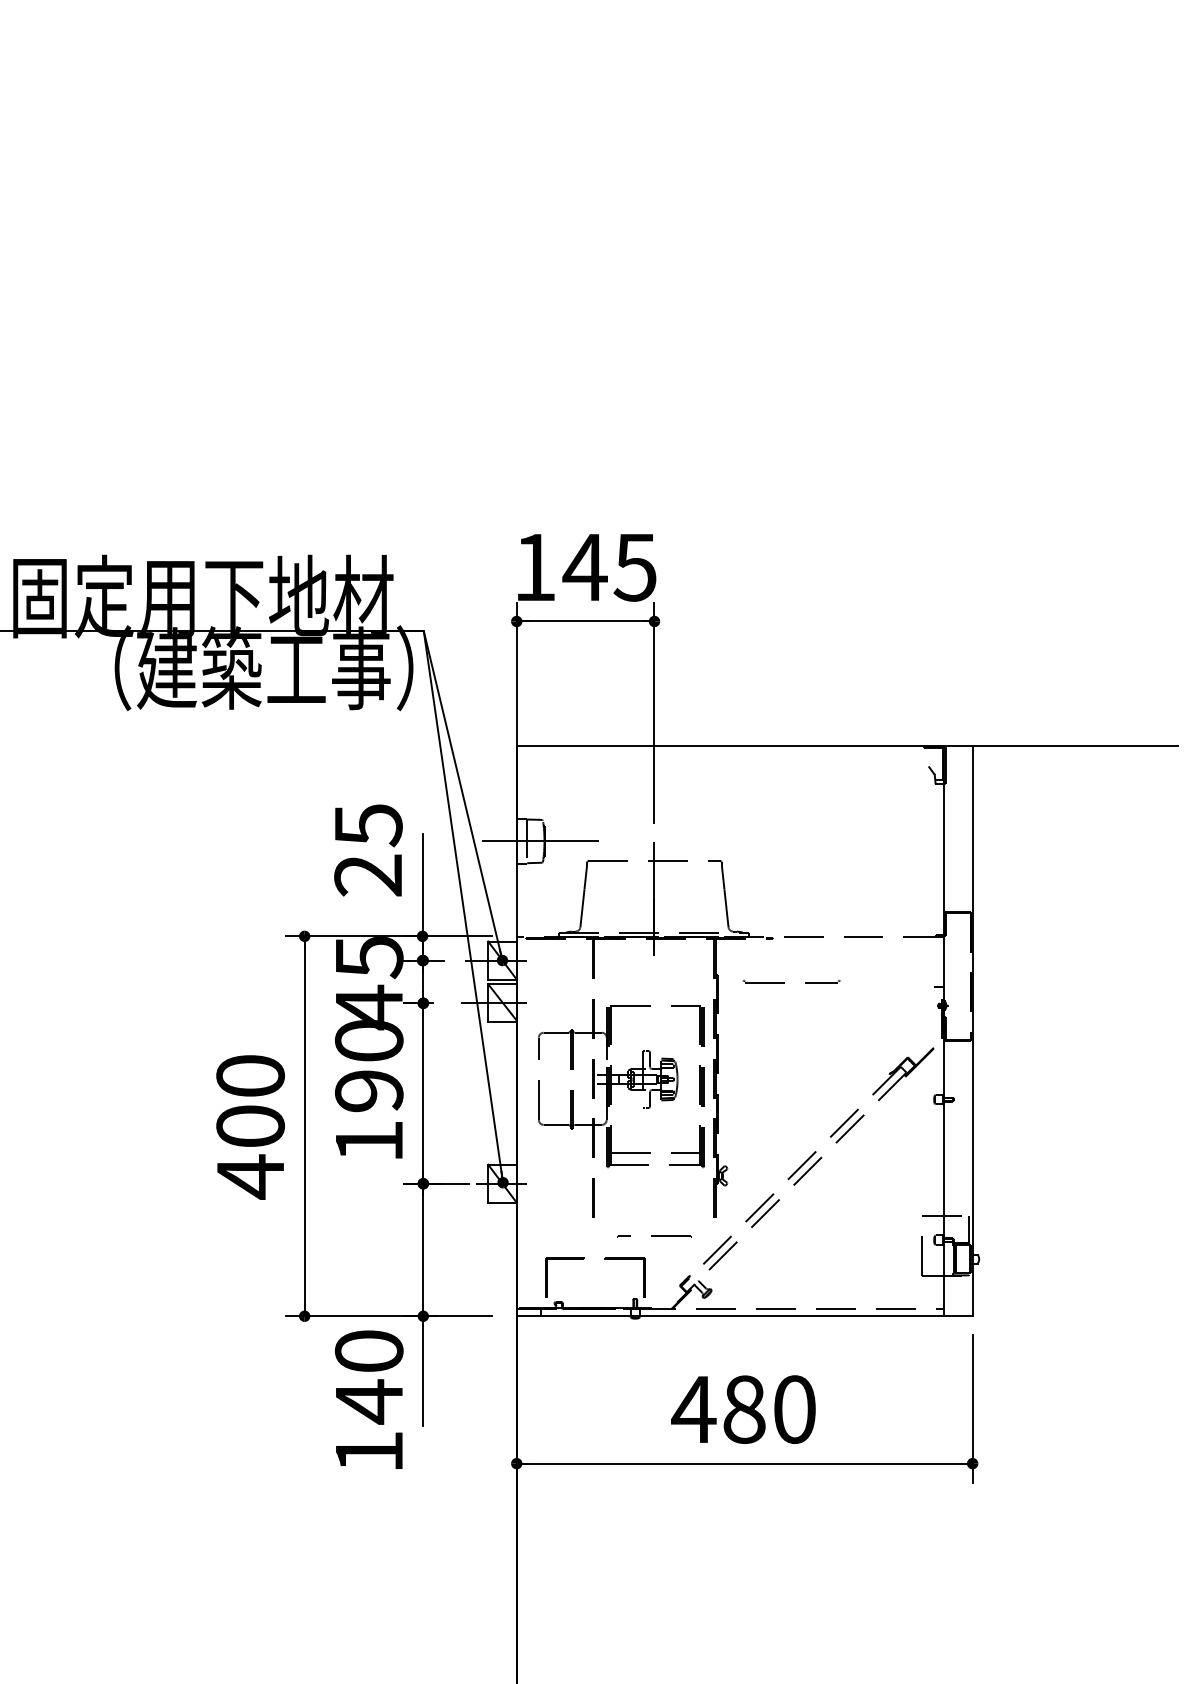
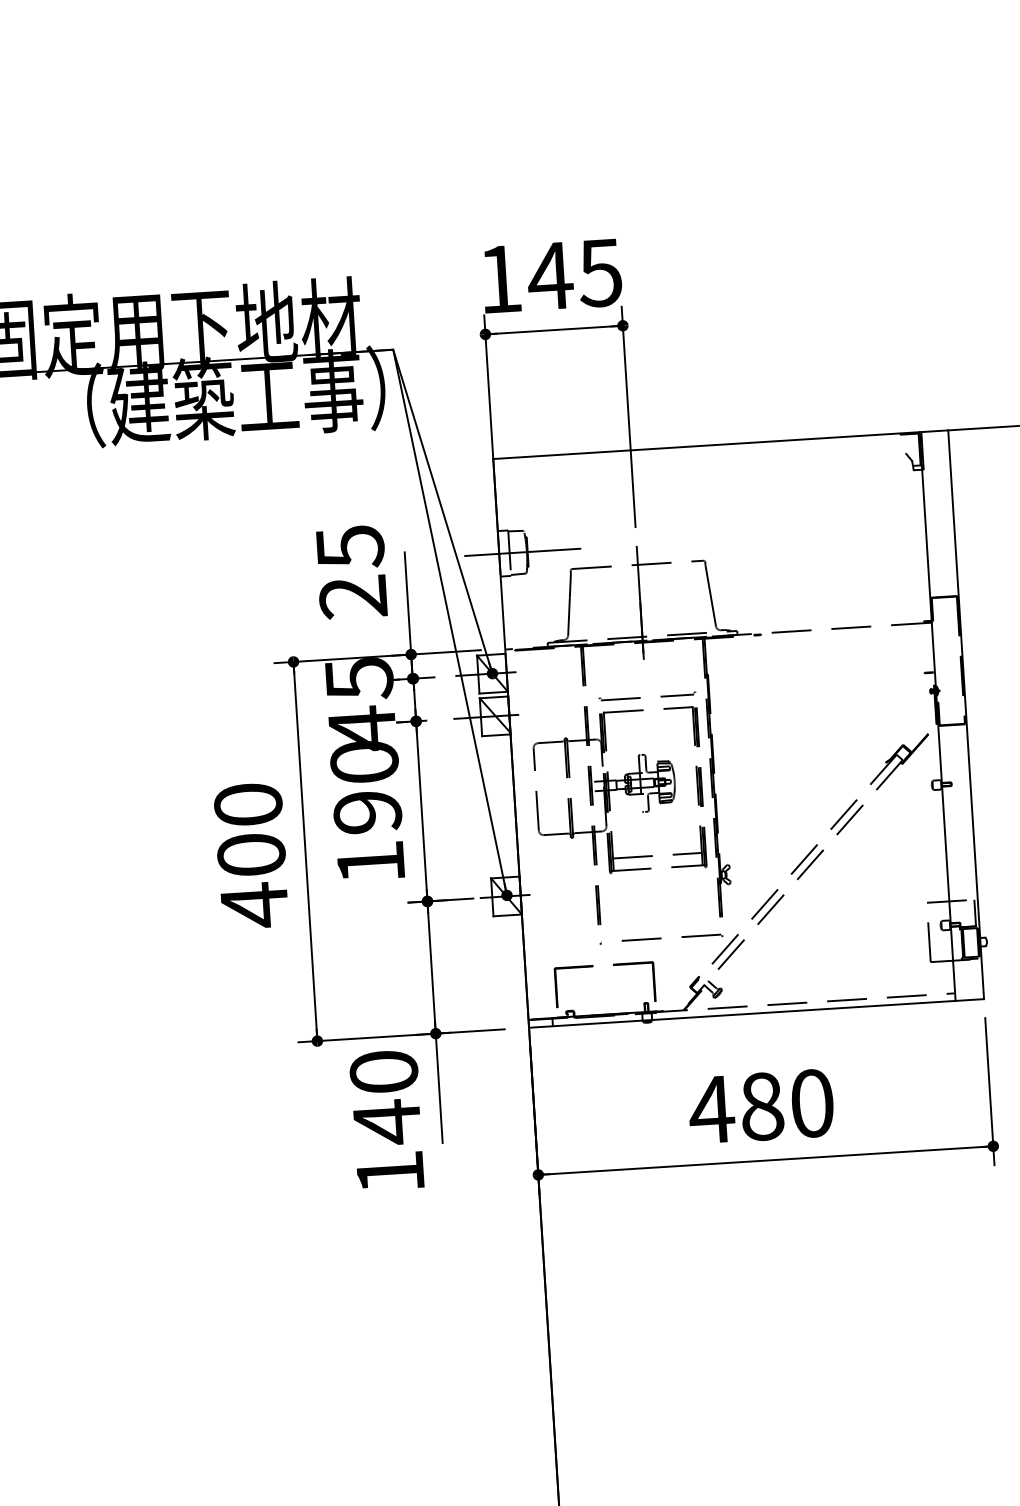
part: (784, 982) -> (640, 697), moved
part: (654, 1235) -> (661, 938), size x1.67

